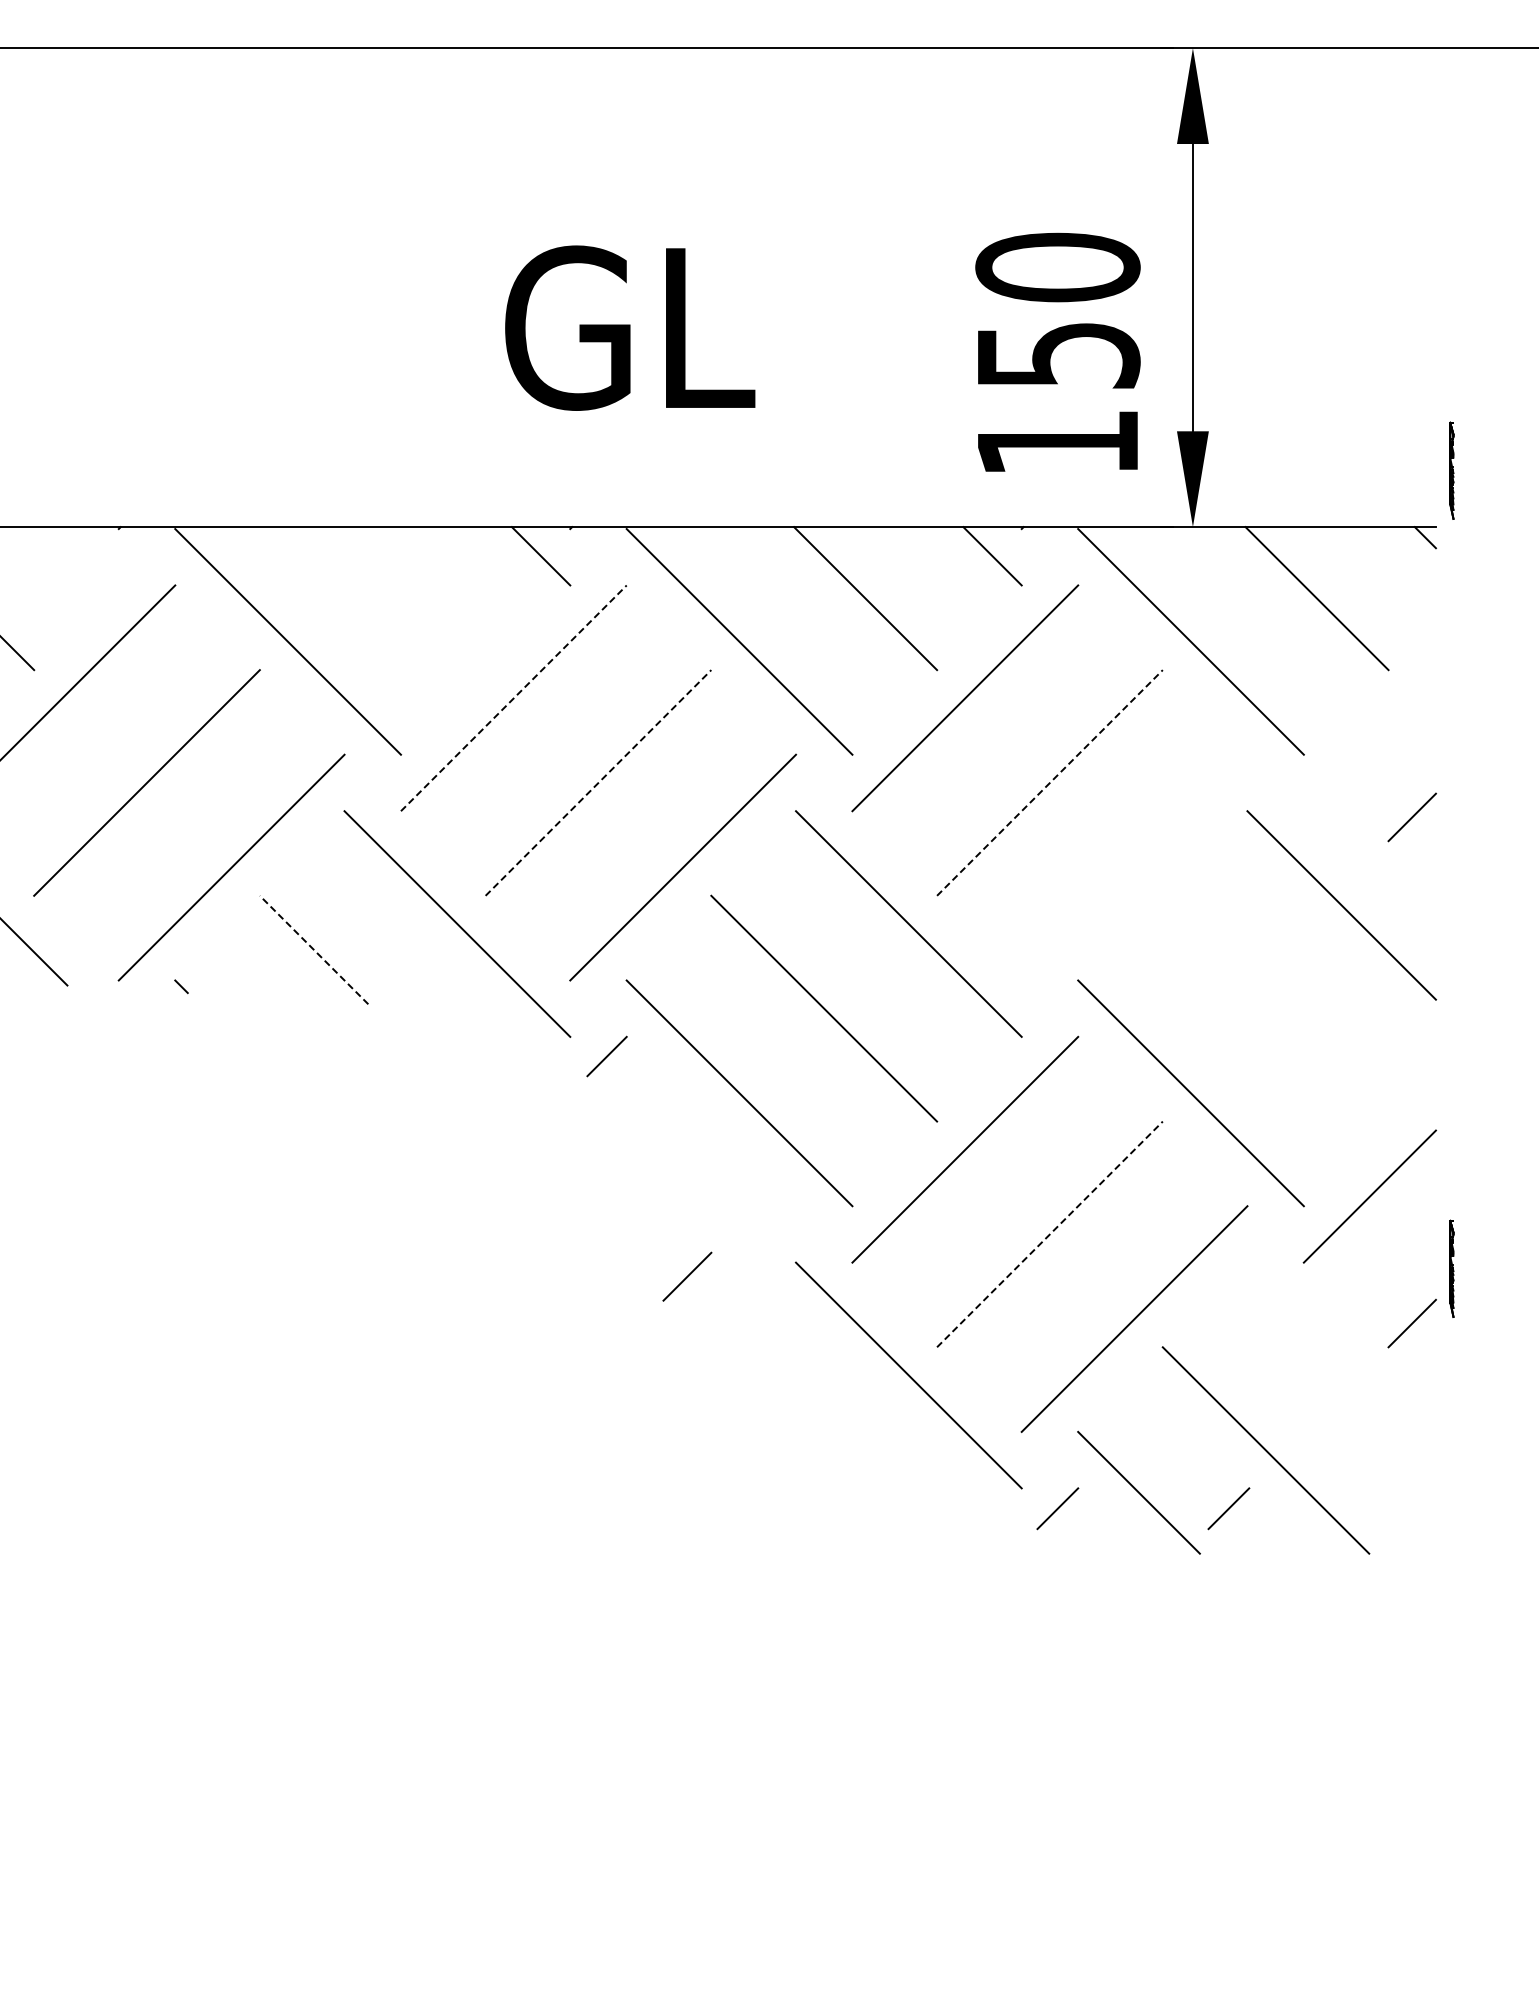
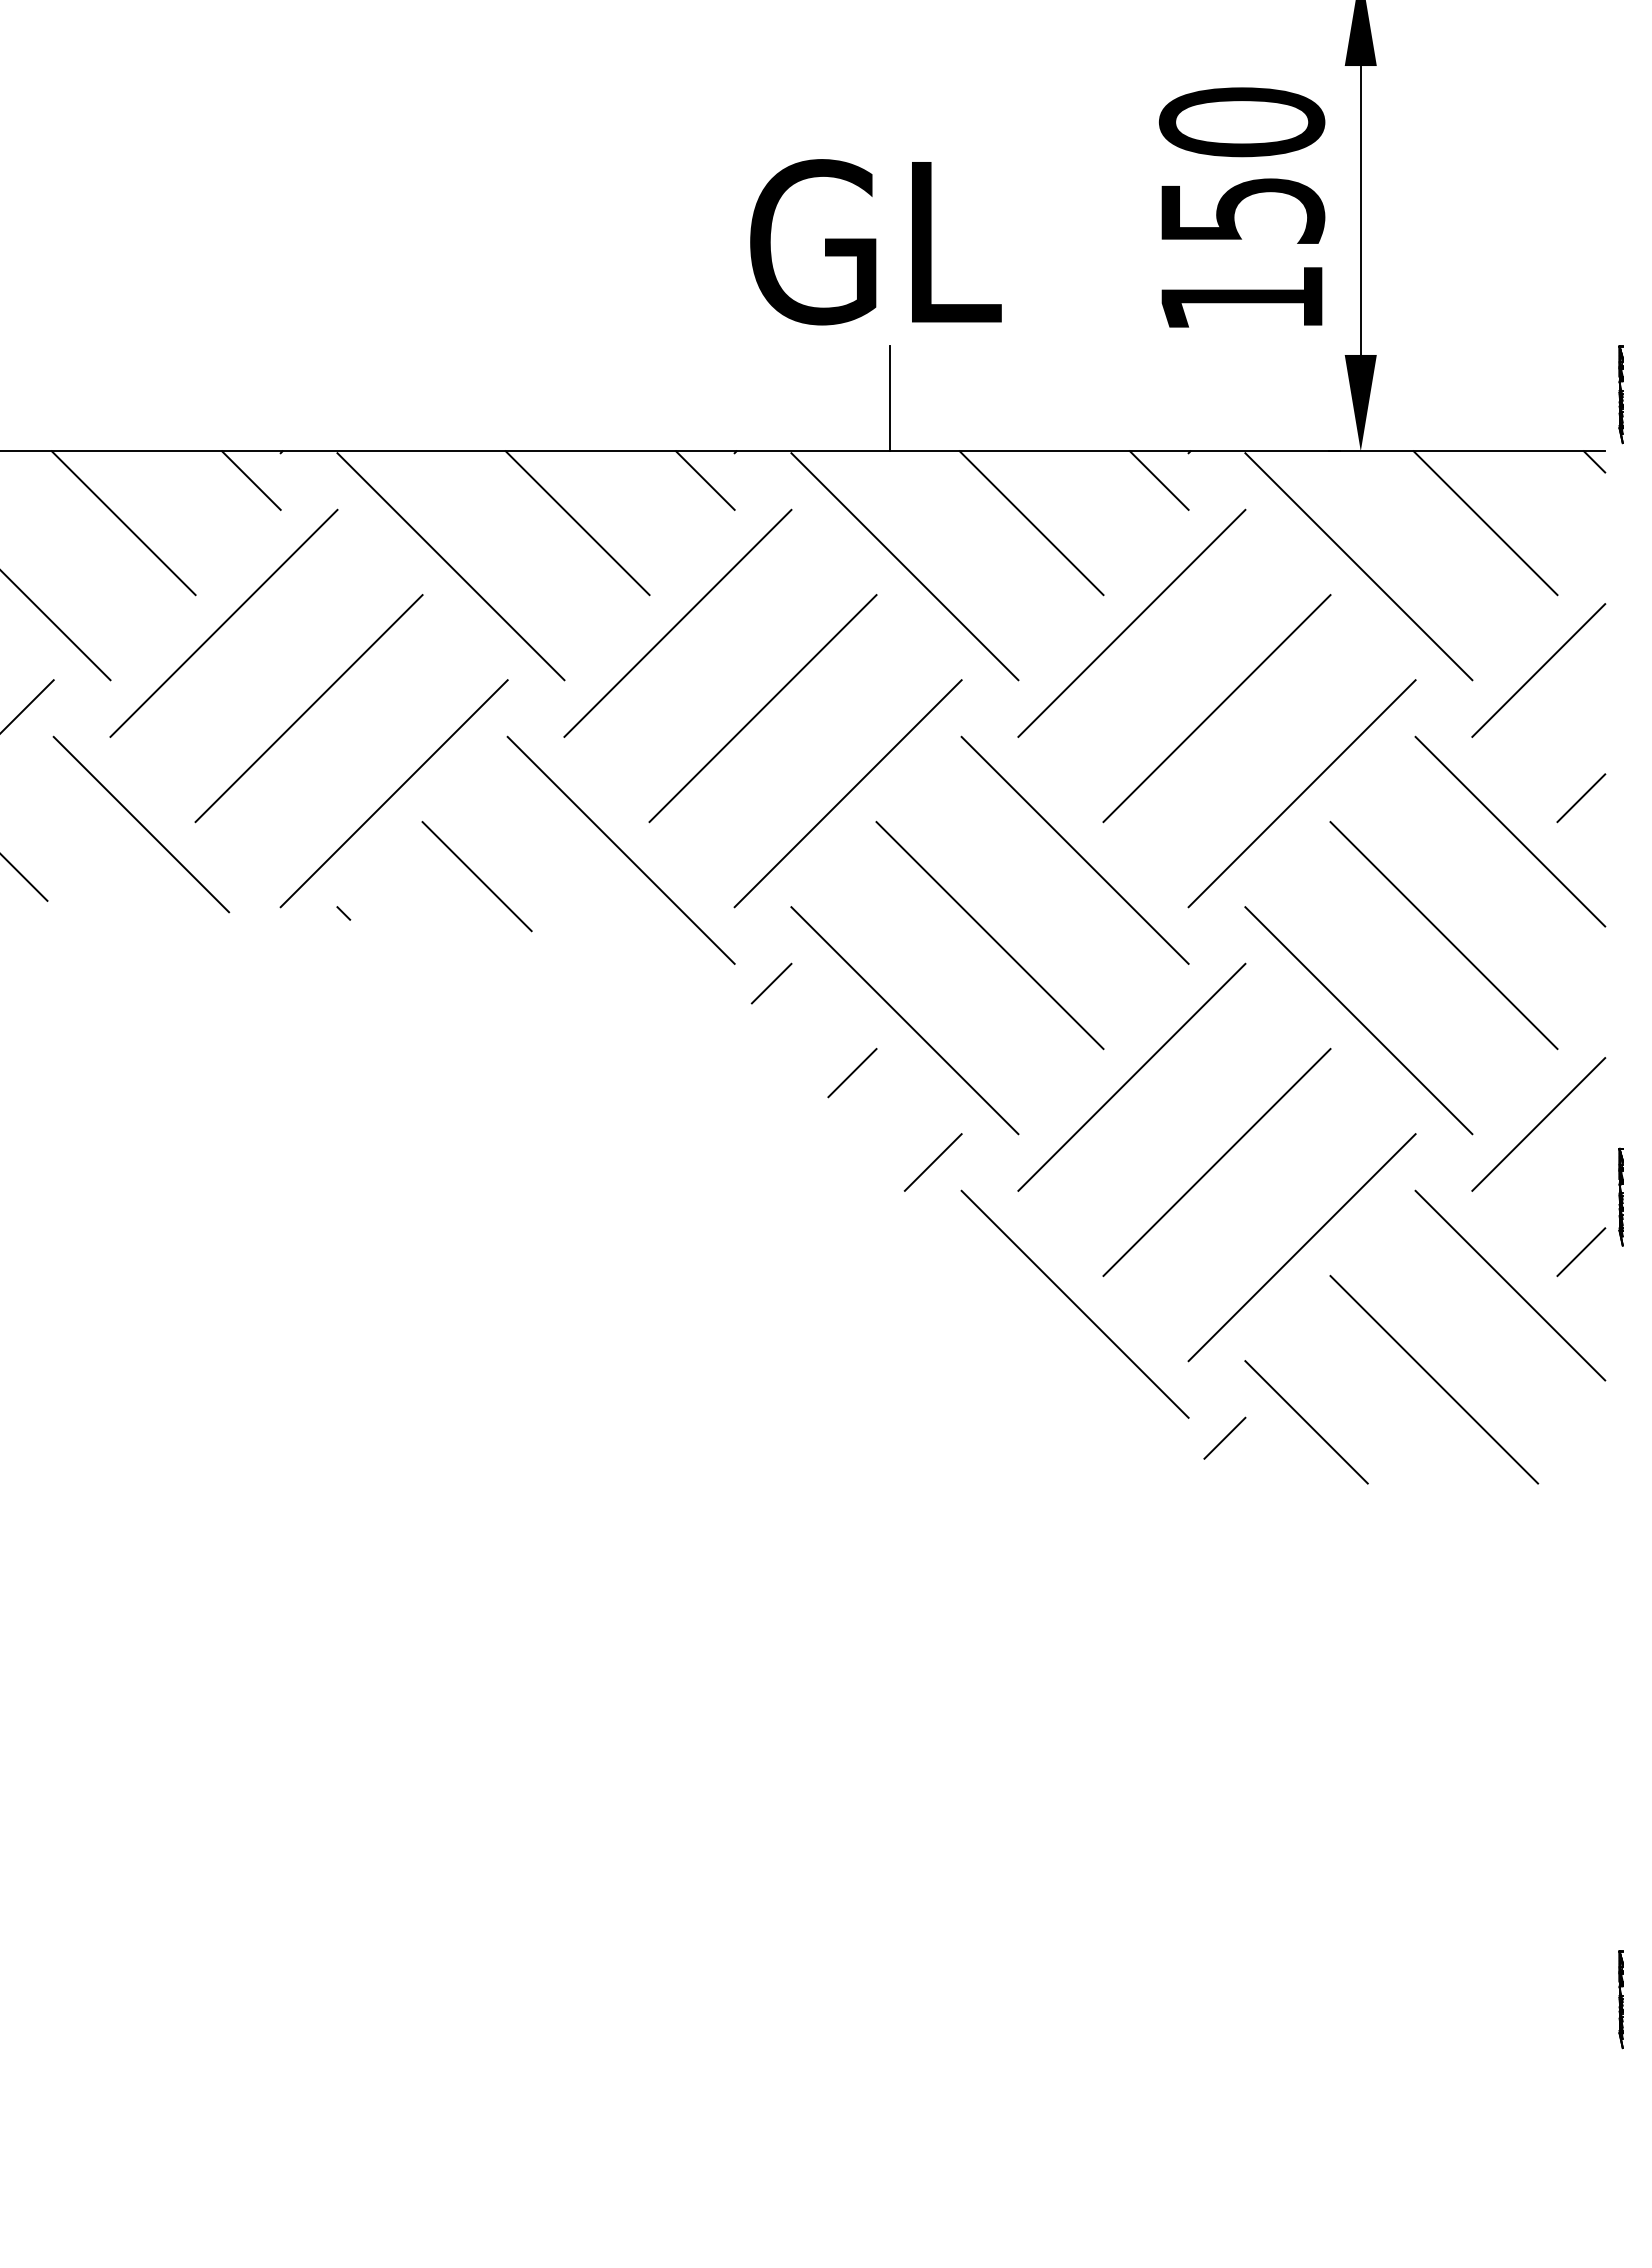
text: (629, 328) -> (875, 242), moved
text: (1058, 352) -> (1242, 207), moved
line: (725, 474) -> (890, 398), added
line: (89, 556) -> (251, 480), added
line: (413, 598) -> (577, 523), added
line: (513, 698) -> (677, 623), dashed -> solid
line: (1369, 745) -> (1538, 670), added
line: (598, 782) -> (763, 708), dashed -> solid
line: (1050, 782) -> (1217, 708), dashed -> solid
line: (1412, 817) -> (1581, 798), moved
line: (1133, 867) -> (1301, 793), added
line: (313, 949) -> (476, 876), dashed -> solid
line: (1275, 1008) -> (1443, 935), added
line: (767, 1234) -> (932, 1162), added
line: (1050, 1234) -> (1217, 1162), dashed -> solid
line: (687, 1276) -> (852, 1072), moved
line: (1341, 1356) -> (1510, 1285), added
line: (1228, 1507) -> (1396, 1437), removed

